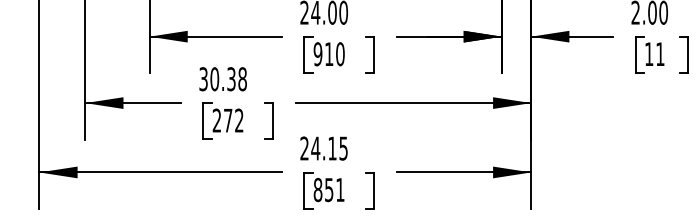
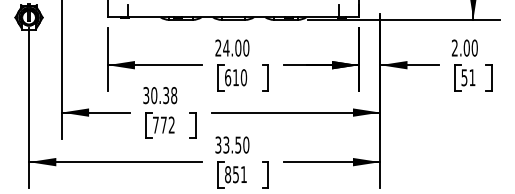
text: (317, 53) -> (227, 77), 910 -> 610
text: (649, 53) -> (464, 77), 11 -> 51
text: (216, 119) -> (155, 124), 272 -> 772
text: (324, 147) -> (232, 144), 24.15 -> 33.50

